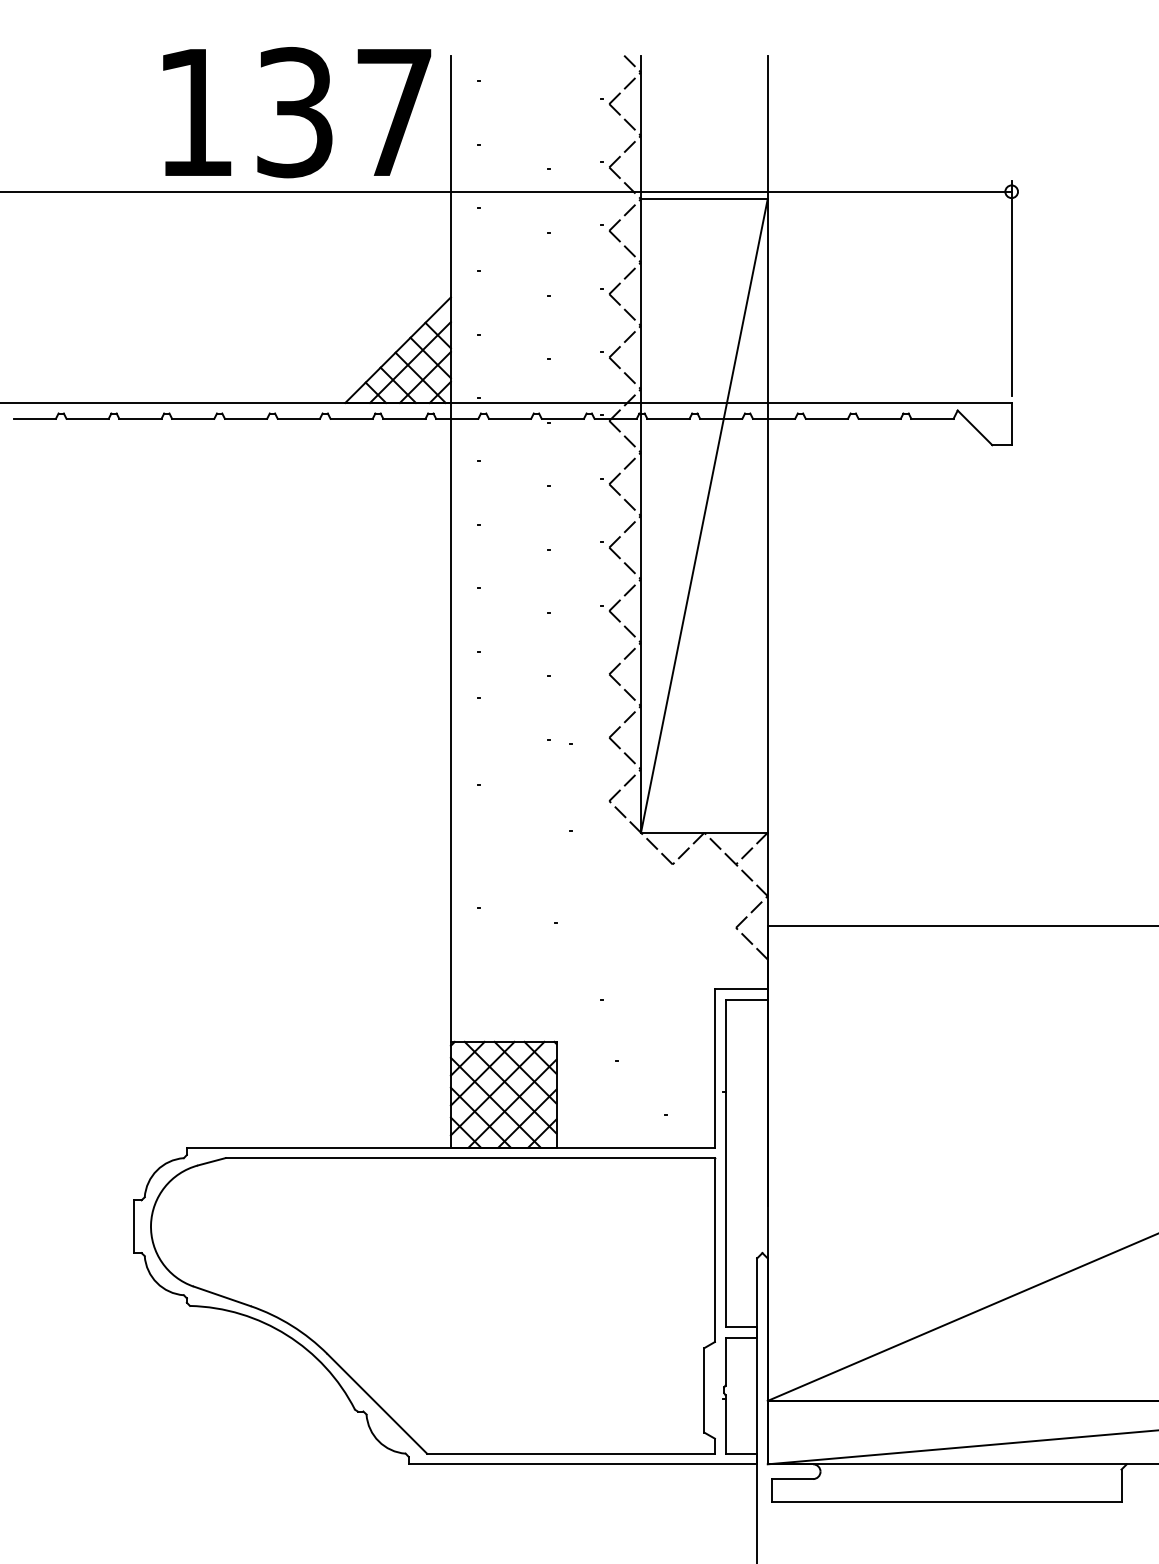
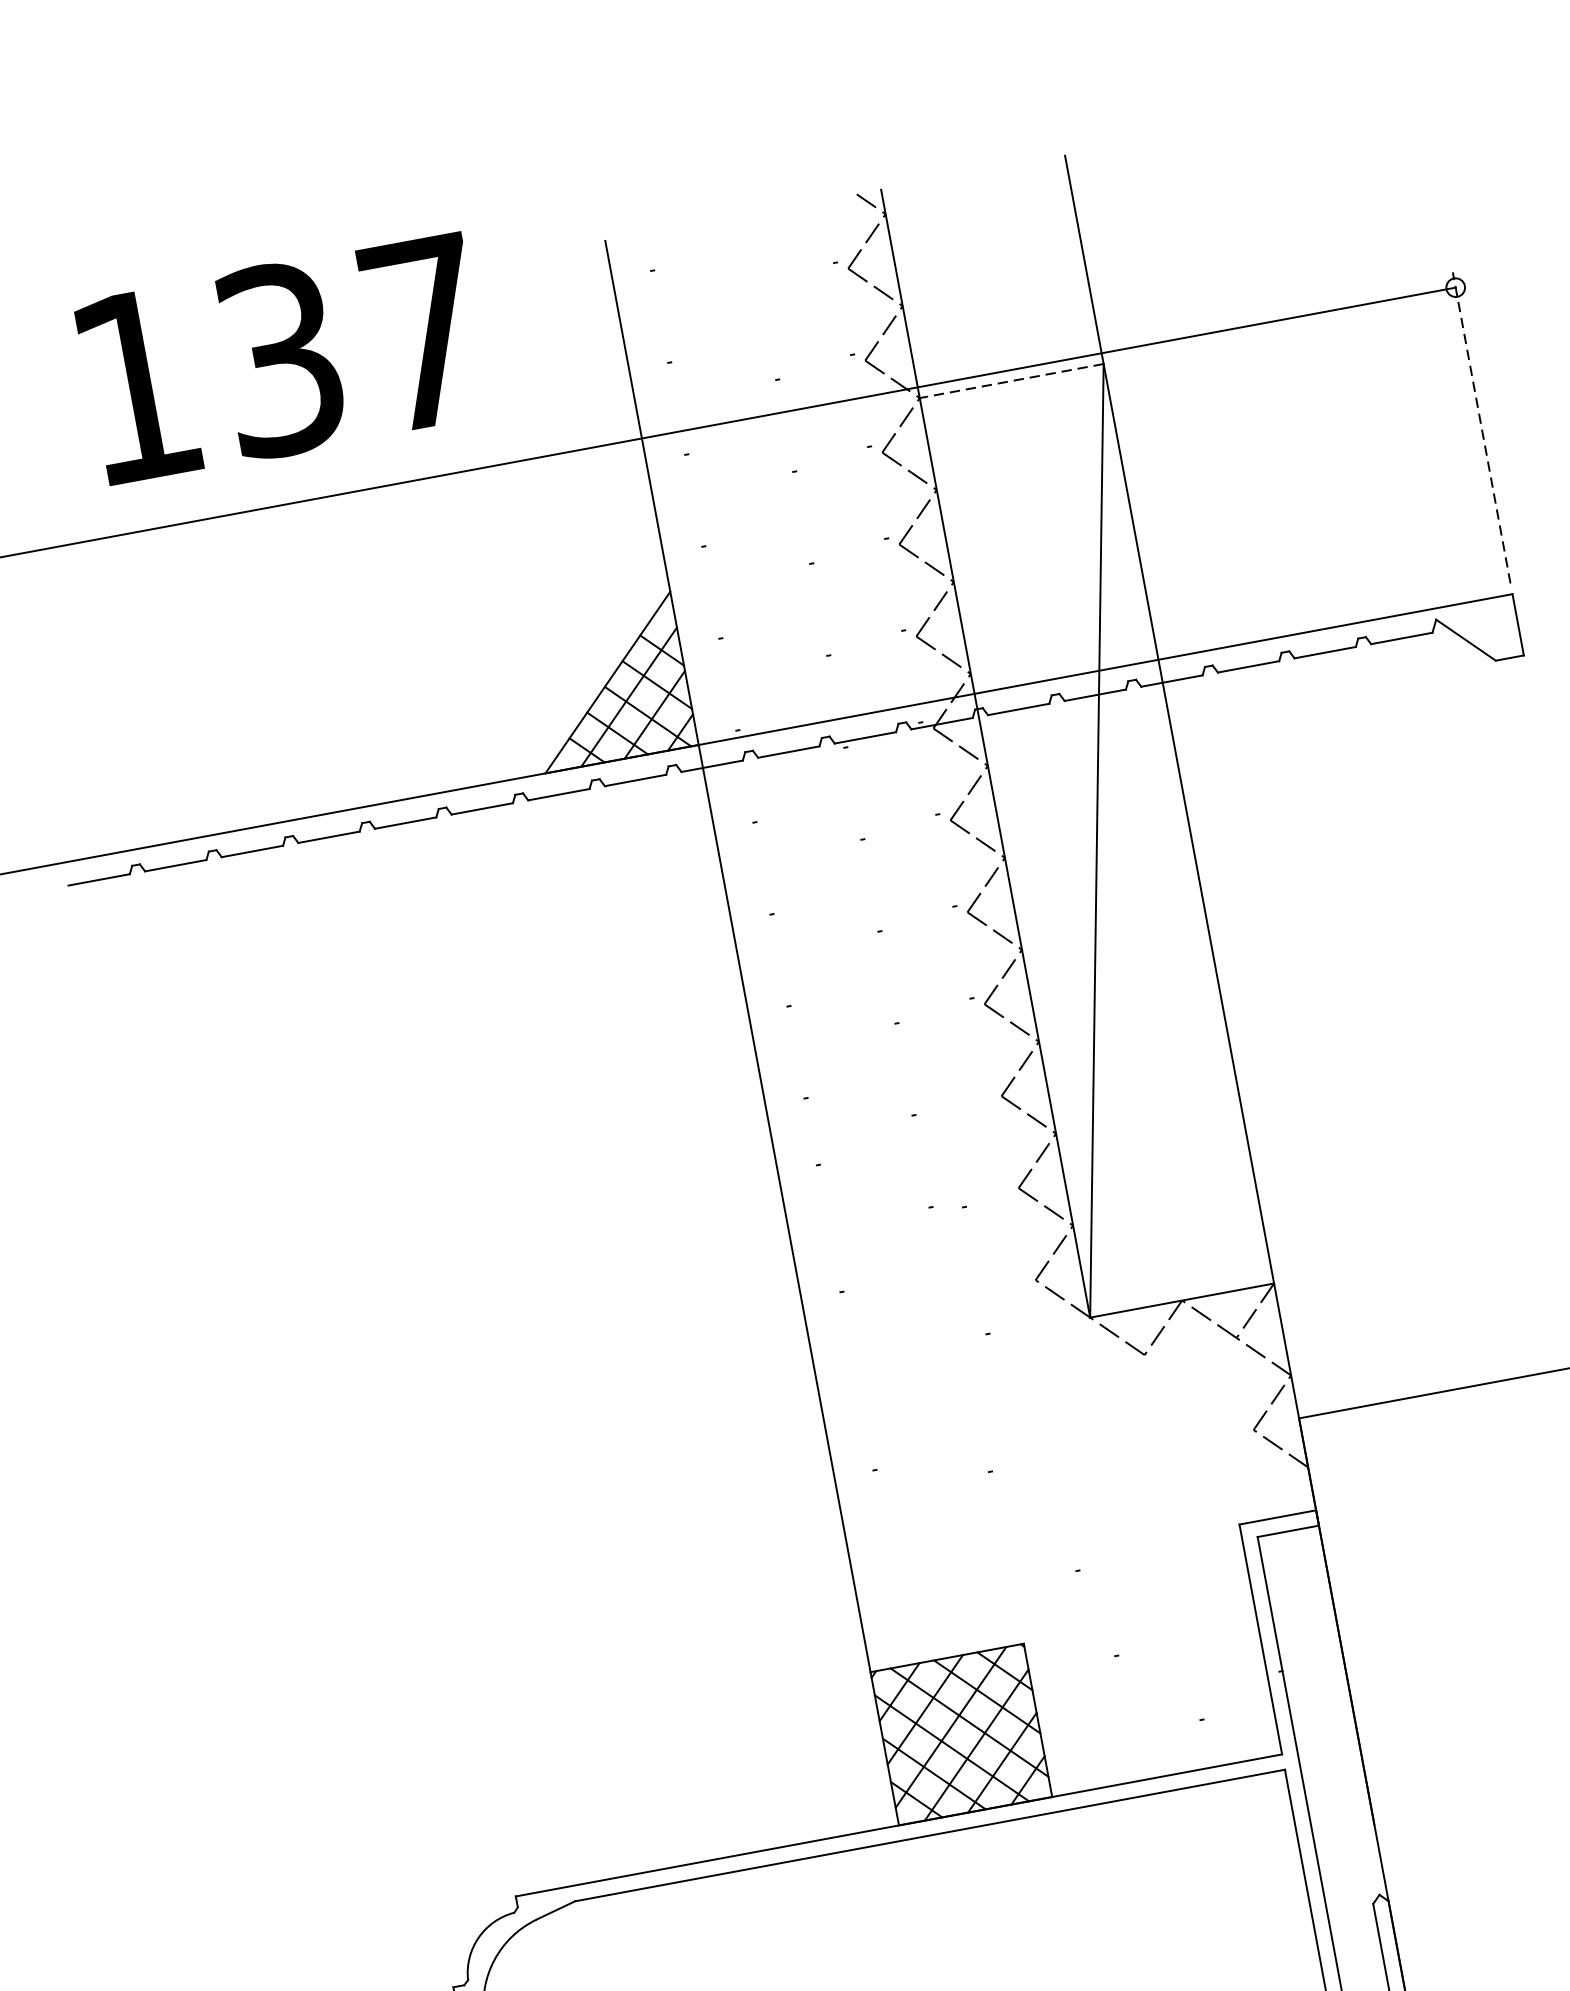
text: (297, 112) -> (284, 358), moved
line: (703, 199) -> (1010, 381), solid -> dashed
line: (1011, 287) -> (1481, 426), solid -> dashed

